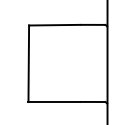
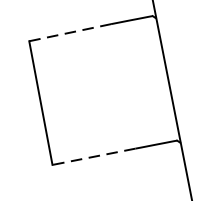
line: (54, 25) -> (70, 33), solid -> dashed
line: (54, 101) -> (94, 155), solid -> dashed

